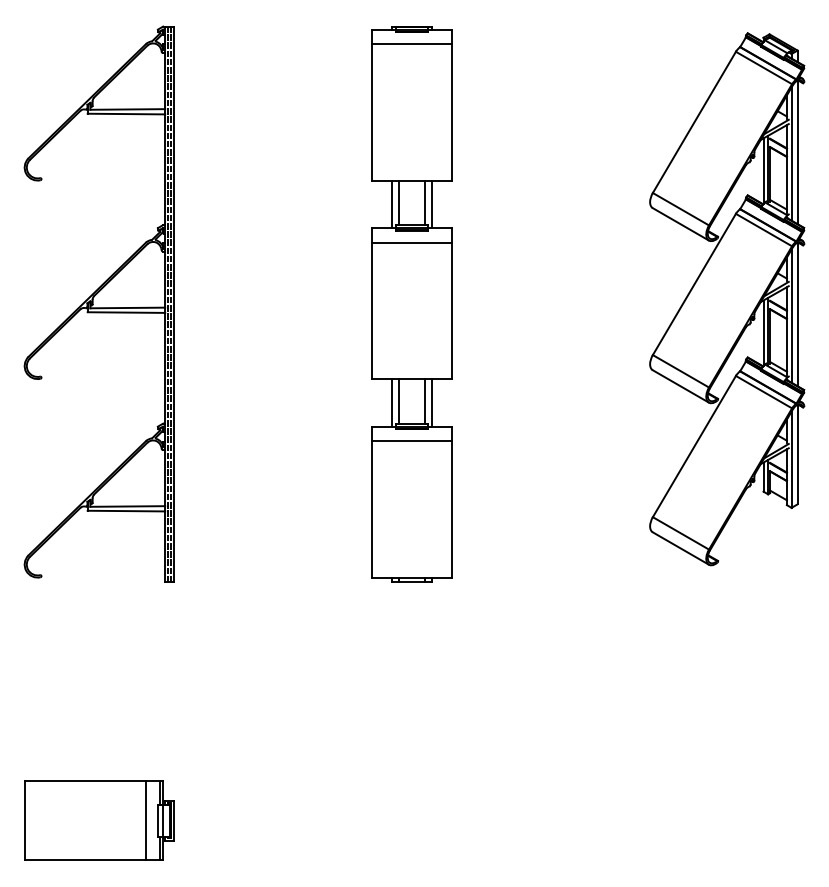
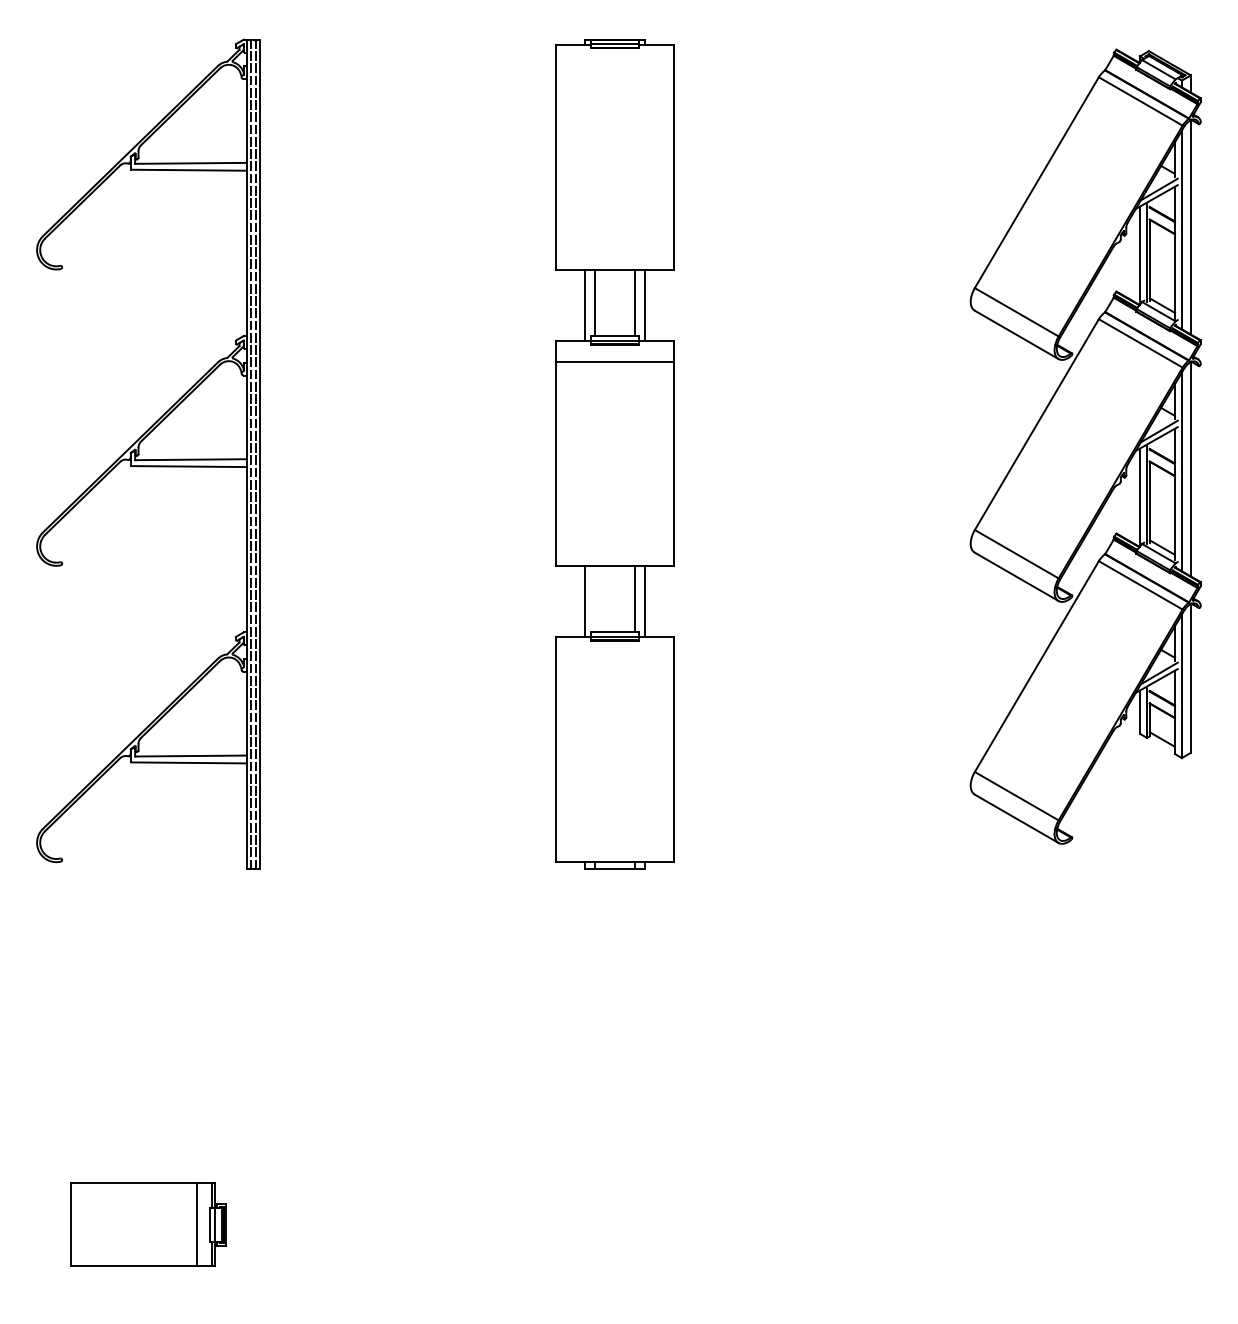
line: (411, 44) -> (614, 66), removed
line: (398, 401) -> (595, 599), removed
line: (411, 441) -> (614, 659), removed
part: (99, 820) -> (148, 1224), size x0.7

